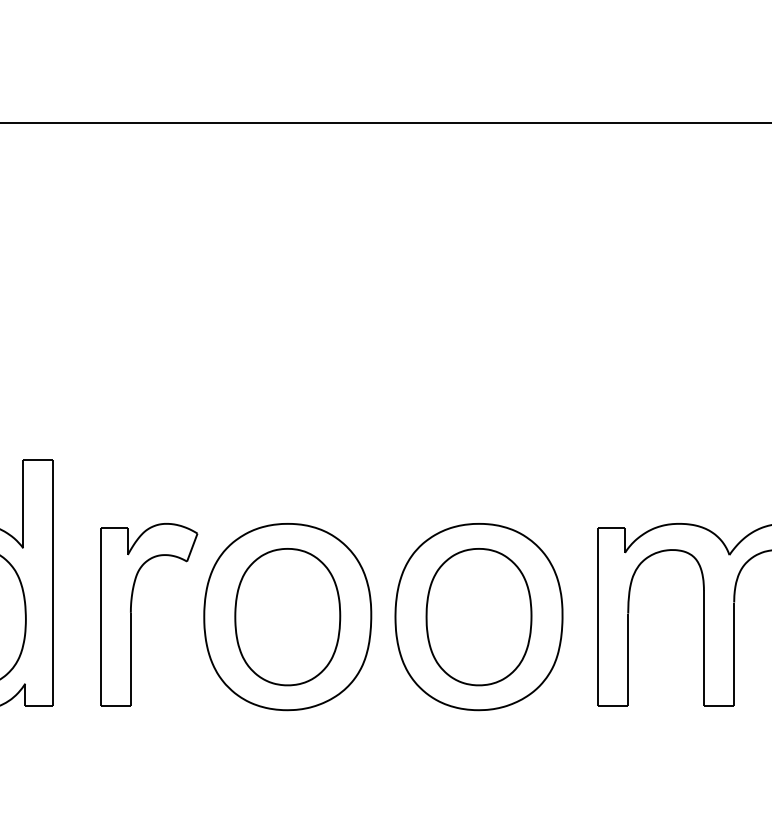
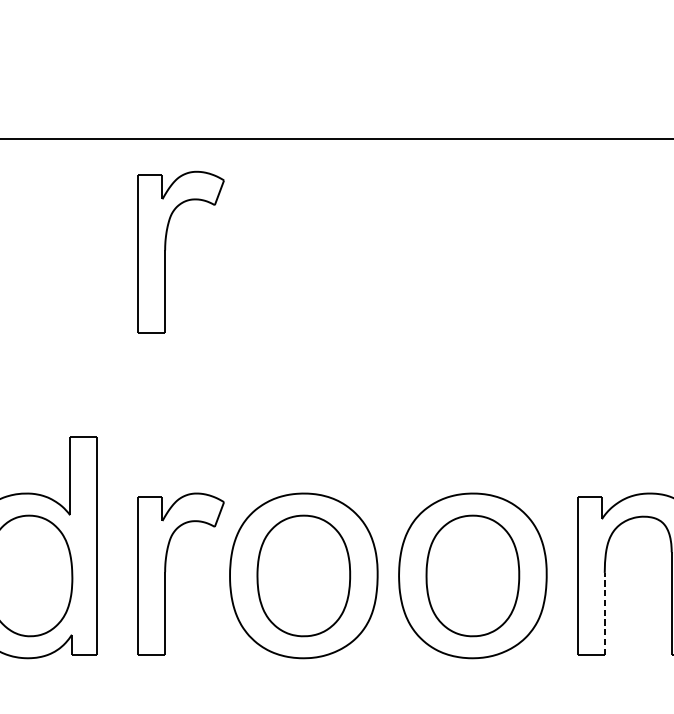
part: (131, 250) -> (165, 251), added
line: (628, 659) -> (605, 613), solid -> dashed

